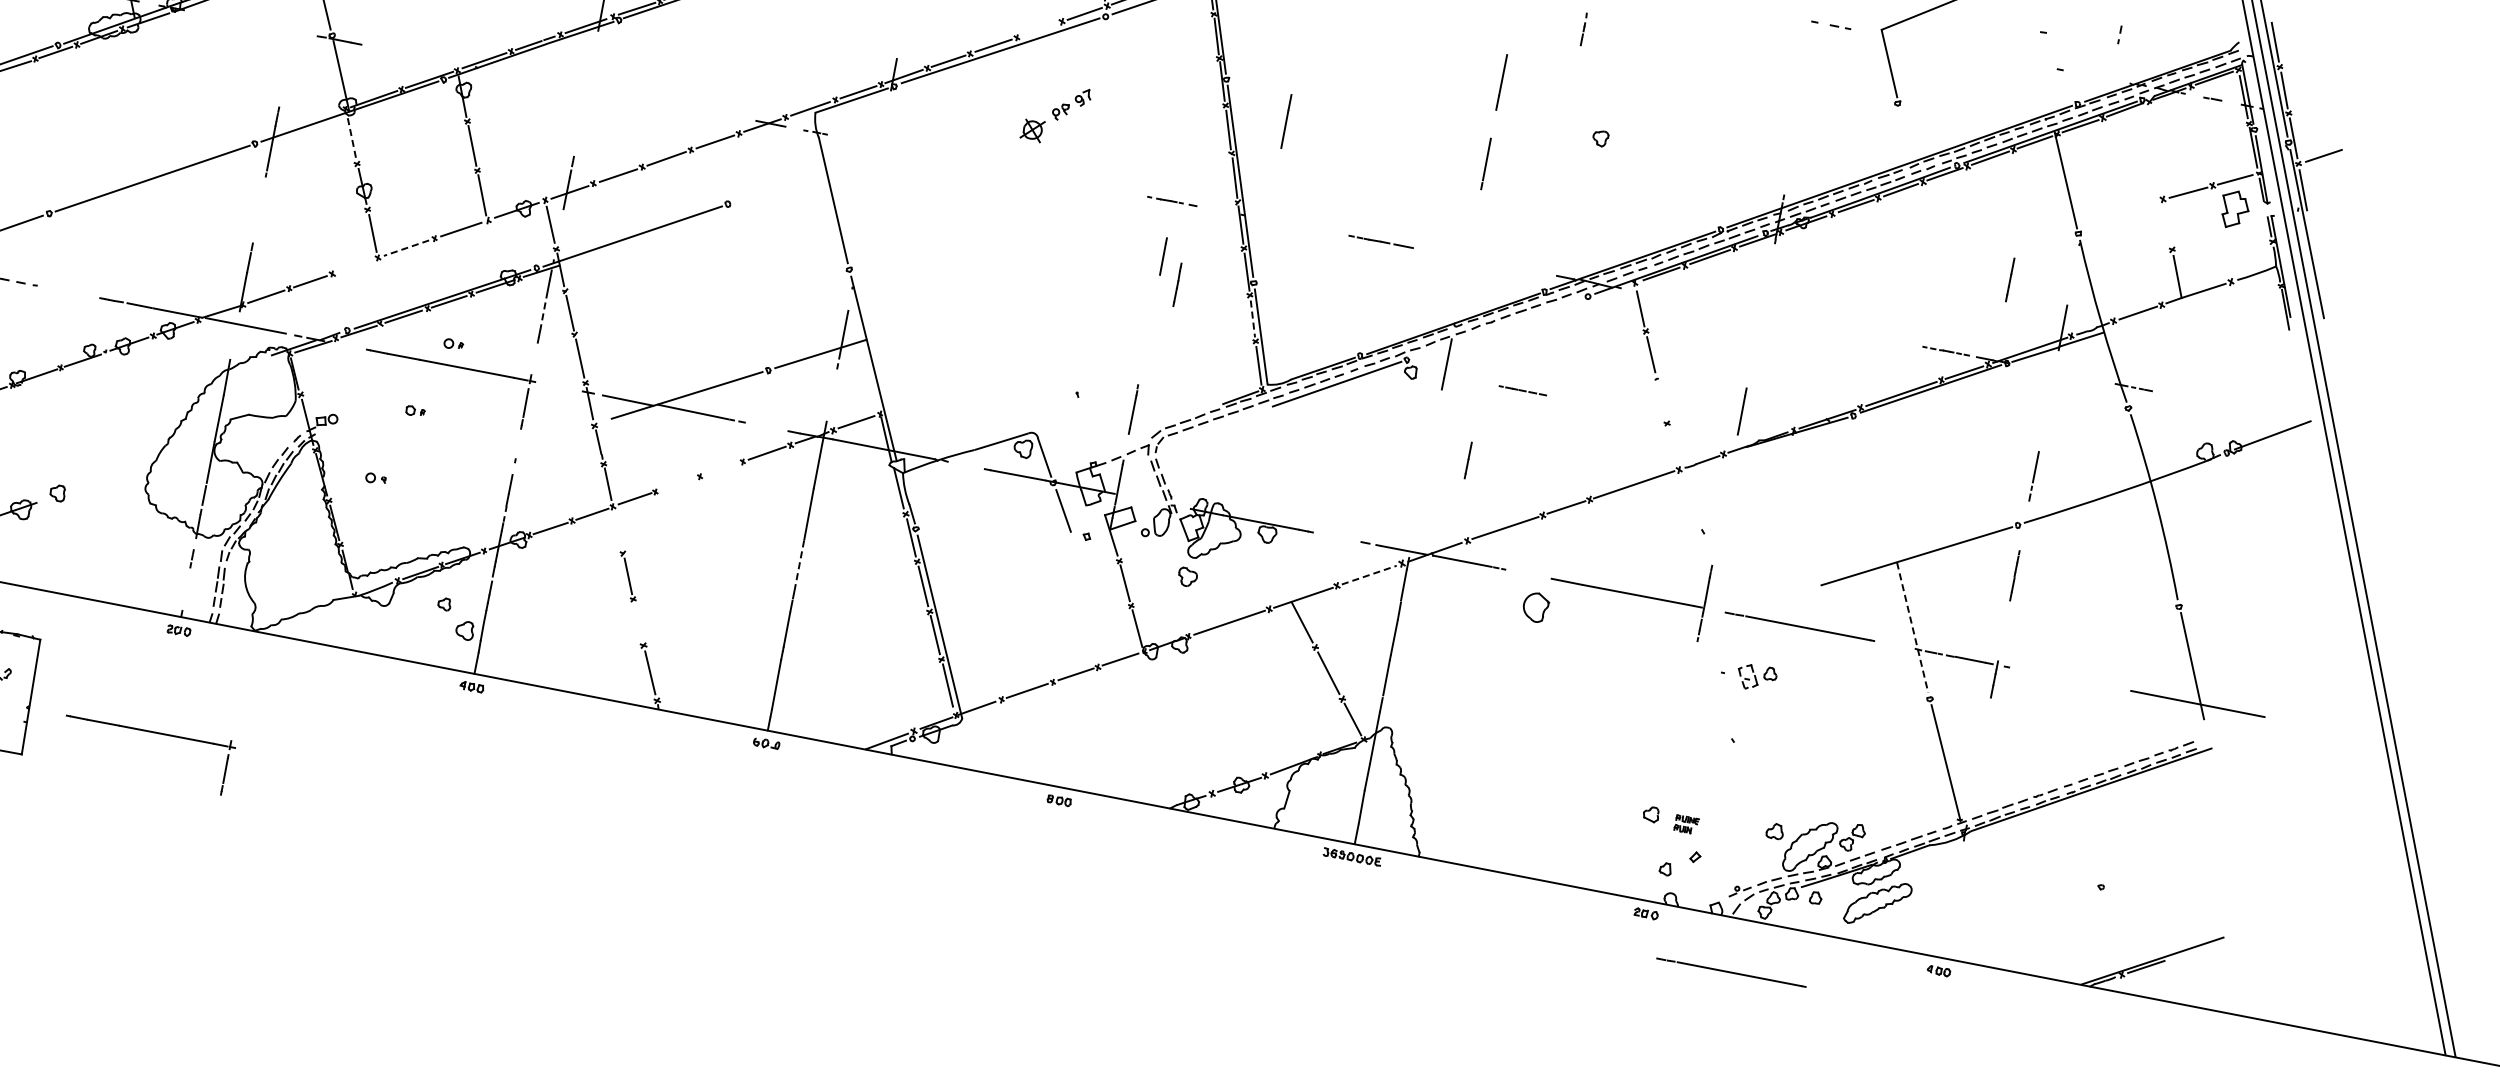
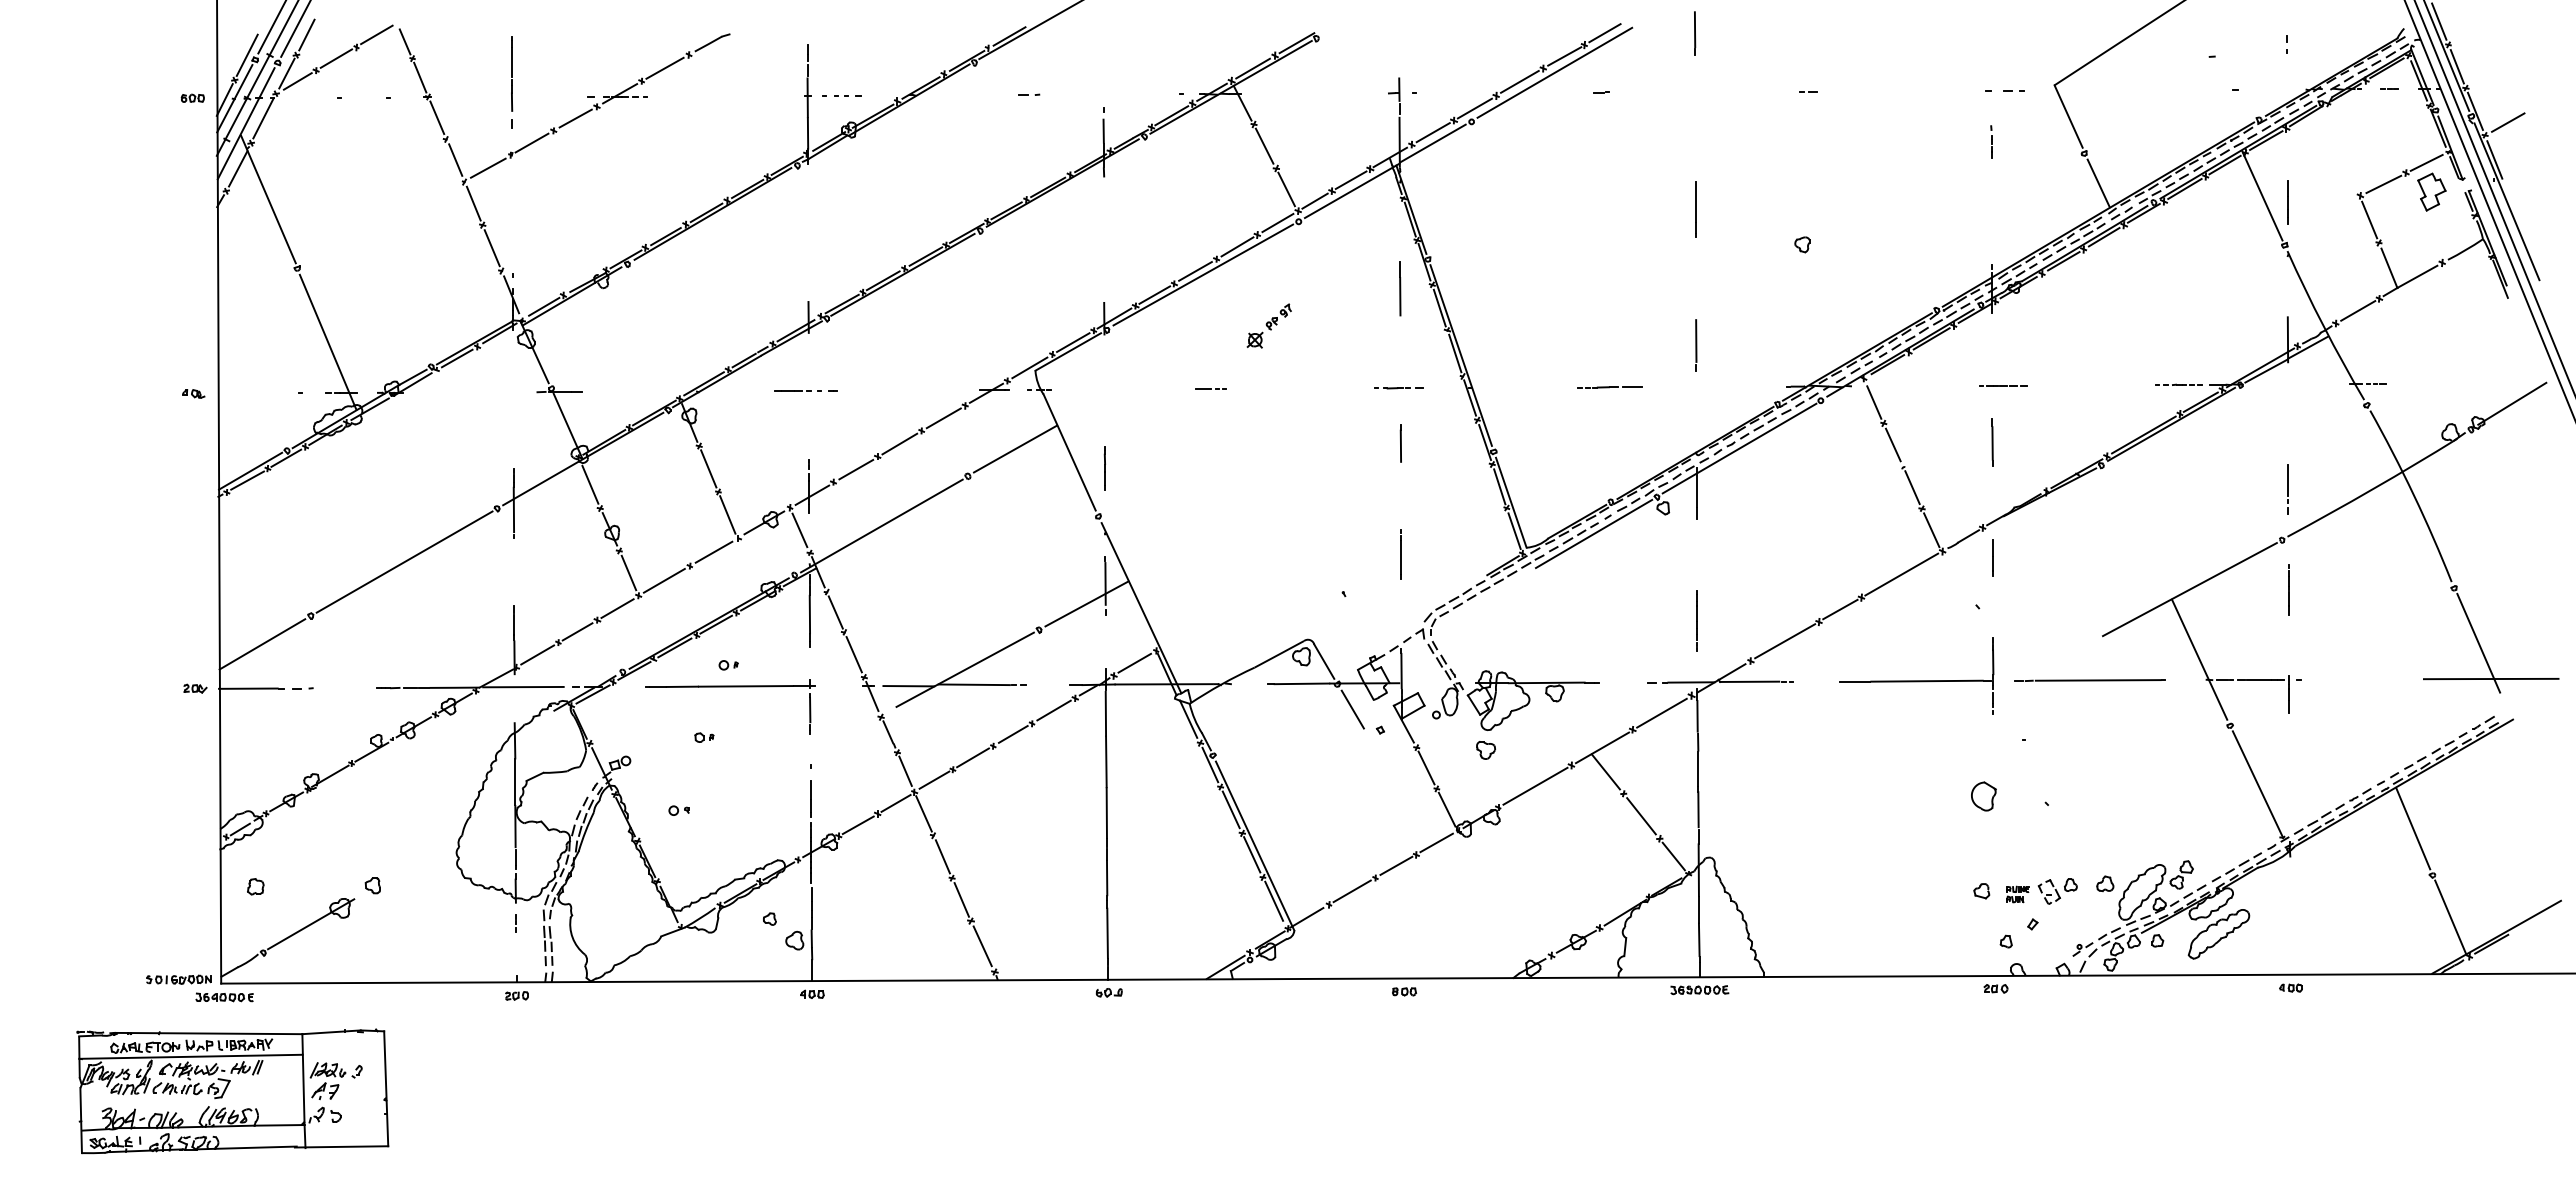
line: (1584, 28) -> (1991, 141), moved
line: (1040, 29) -> (1237, 246), added
line: (584, 87) -> (806, 390), added
part: (1055, 113) -> (1268, 325), size x0.71
line: (1286, 121) -> (1400, 288), moved
line: (1905, 135) -> (2098, 183), added
line: (351, 139) -> (590, 485), dashed -> solid
line: (1486, 163) -> (1696, 345), moved
line: (985, 164) -> (1210, 388), added
line: (780, 185) -> (1015, 448), added
line: (2167, 224) -> (2369, 219), added
line: (406, 247) -> (664, 580), dashed -> solid
line: (354, 266) -> (617, 608), added
line: (2010, 280) -> (2287, 202), moved
line: (1176, 285) -> (1104, 468), moved
line: (543, 310) -> (809, 614), dashed -> solid
line: (1252, 319) -> (1499, 487), dashed -> solid
line: (1498, 328) -> (1739, 448), added
line: (1522, 390) -> (2003, 385), moved
line: (1661, 400) -> (1912, 487), added
line: (1132, 409) -> (1400, 554), moved
line: (1742, 411) -> (1992, 442), moved
line: (1672, 446) -> (1931, 530), added
line: (1467, 460) -> (1992, 557), moved
line: (721, 468) -> (1012, 734), added
line: (677, 483) -> (972, 757), added
line: (1421, 490) -> (1696, 620), added
line: (617, 529) -> (923, 813), added
line: (799, 565) -> (1106, 813), dashed -> solid
line: (1368, 575) -> (1661, 713), dashed -> solid
part: (1535, 607) -> (1983, 796), moved
line: (638, 622) -> (961, 899), added
line: (1912, 628) -> (2199, 660), dashed -> solid
part: (1756, 677) -> (2057, 891), moved
part: (150, 732) -> (509, 1100), removed
line: (2091, 836) -> (2413, 828), added
line: (2110, 931) -> (2450, 916), added
line: (1730, 972) -> (2089, 1029), removed

